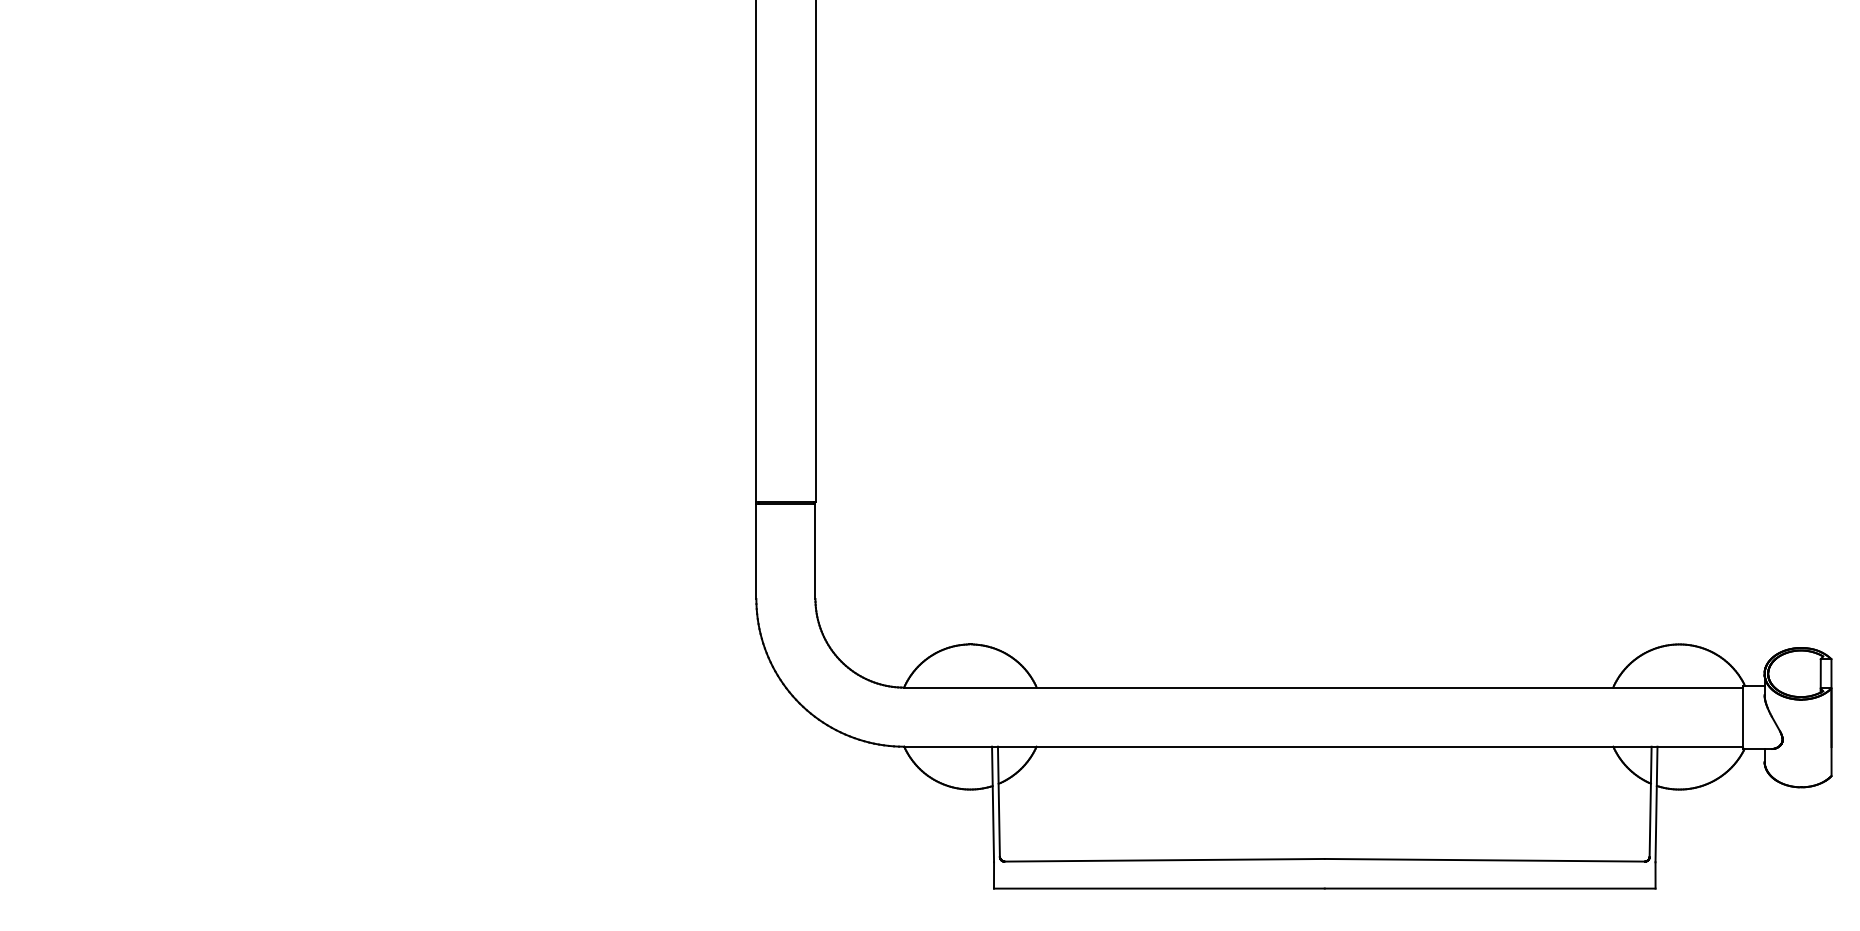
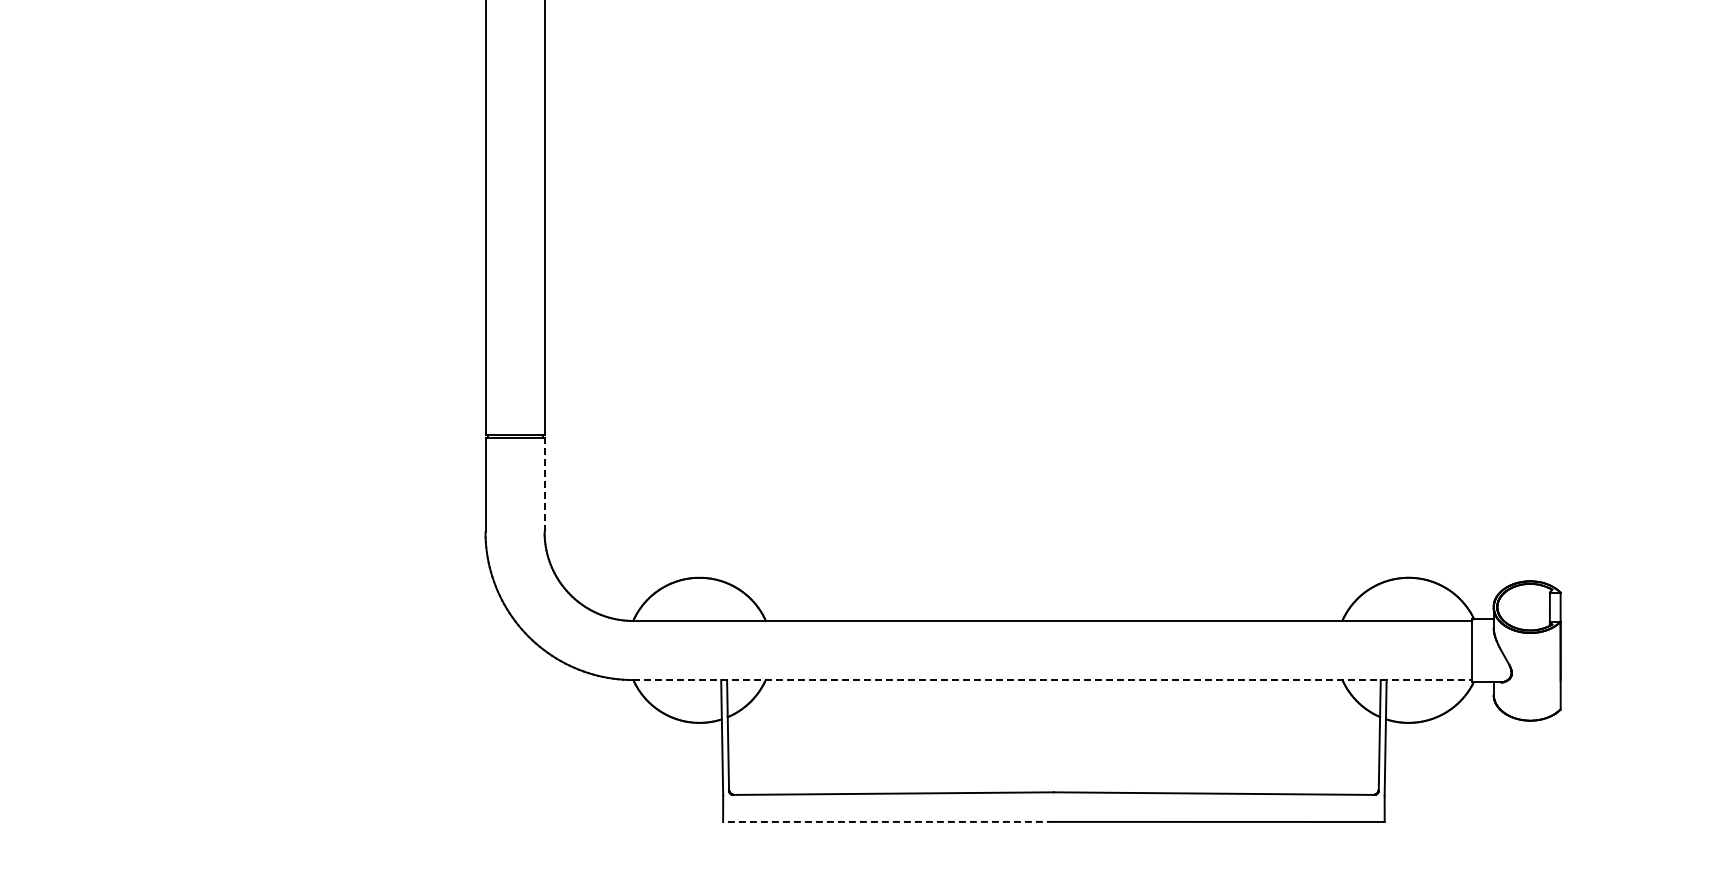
line: (815, 551) -> (544, 484), solid -> dashed
line: (1323, 746) -> (1052, 679), solid -> dashed
line: (1158, 888) -> (887, 821), solid -> dashed

